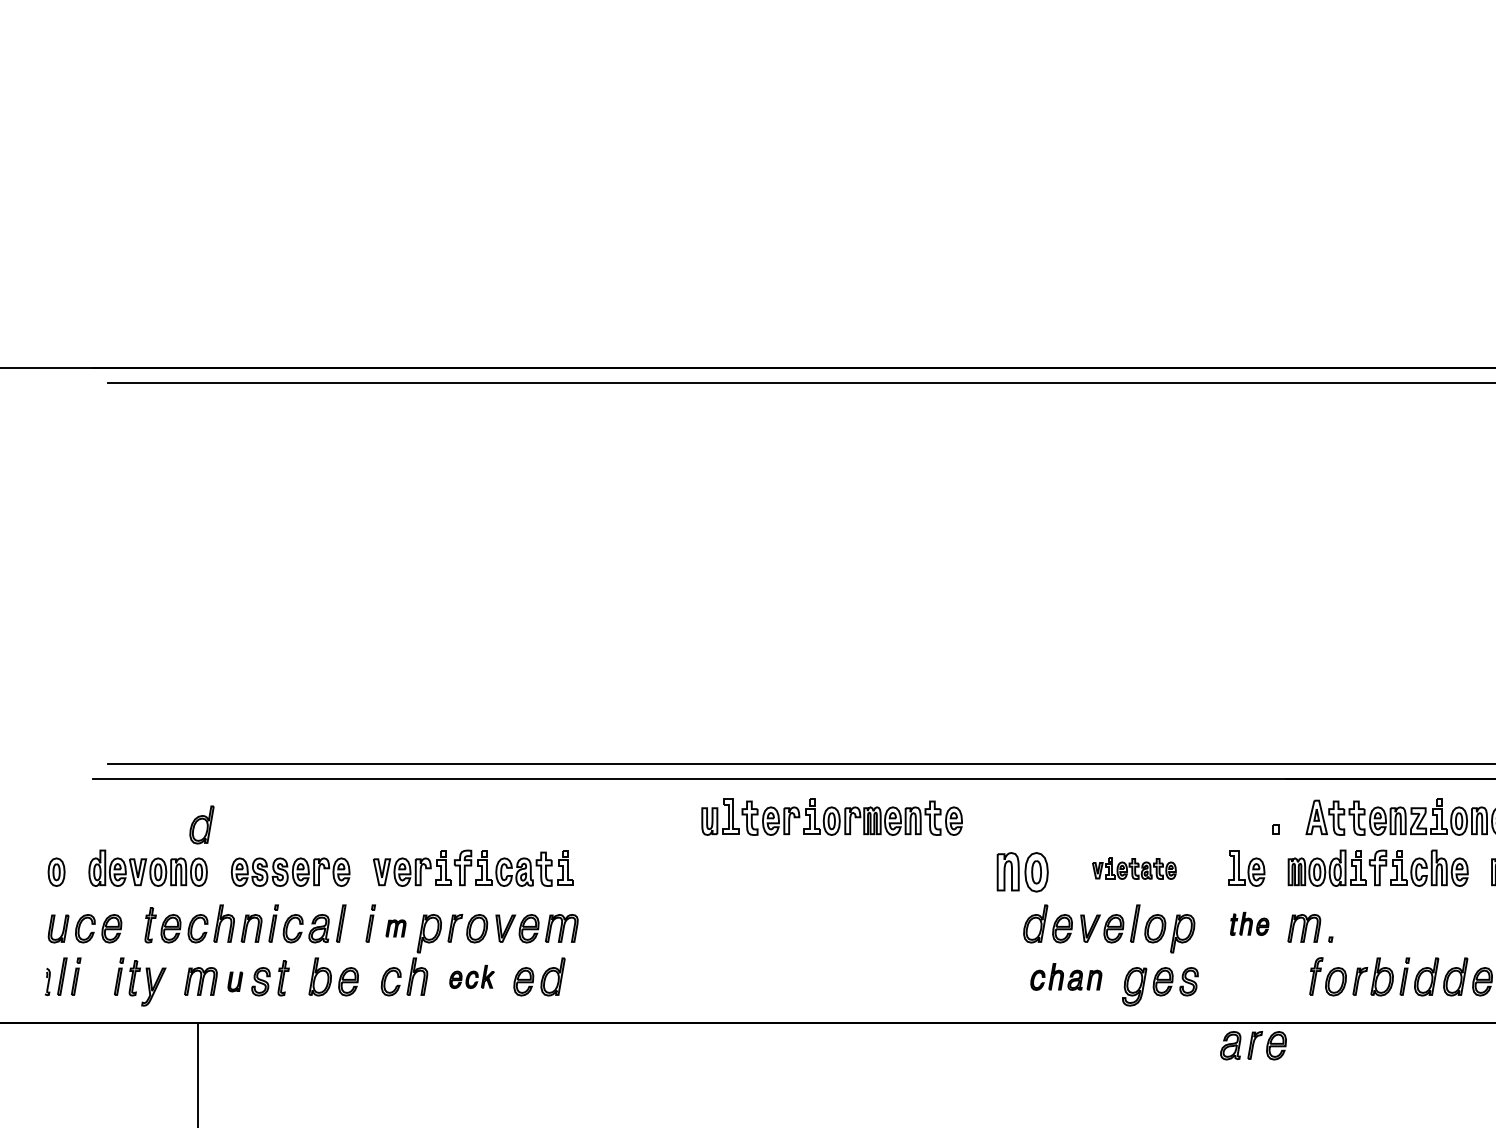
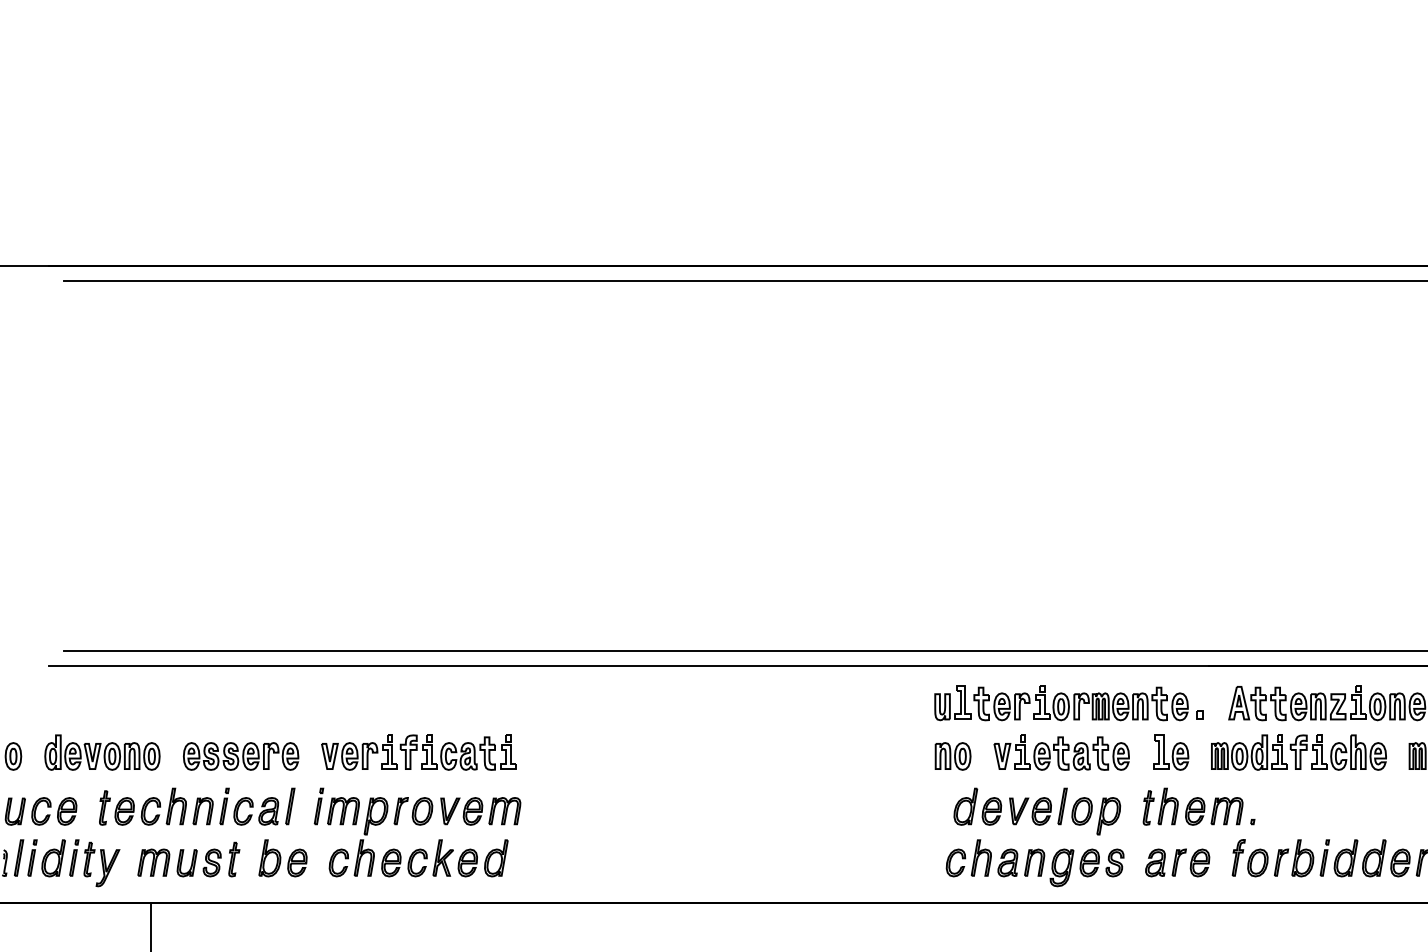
part: (831, 816) -> (1060, 702), moved
part: (201, 824) -> (53, 857), moved
part: (1134, 868) -> (1061, 752), size x1.67
part: (1022, 871) -> (952, 755), size x0.71
part: (1249, 923) -> (1173, 806), size x1.67
part: (395, 928) -> (343, 811), size x1.67
part: (471, 976) -> (416, 857), size x1.67
part: (1066, 976) -> (995, 857), size x1.43
part: (235, 981) -> (187, 862), size x1.43
part: (1253, 1045) -> (1177, 862), moved

